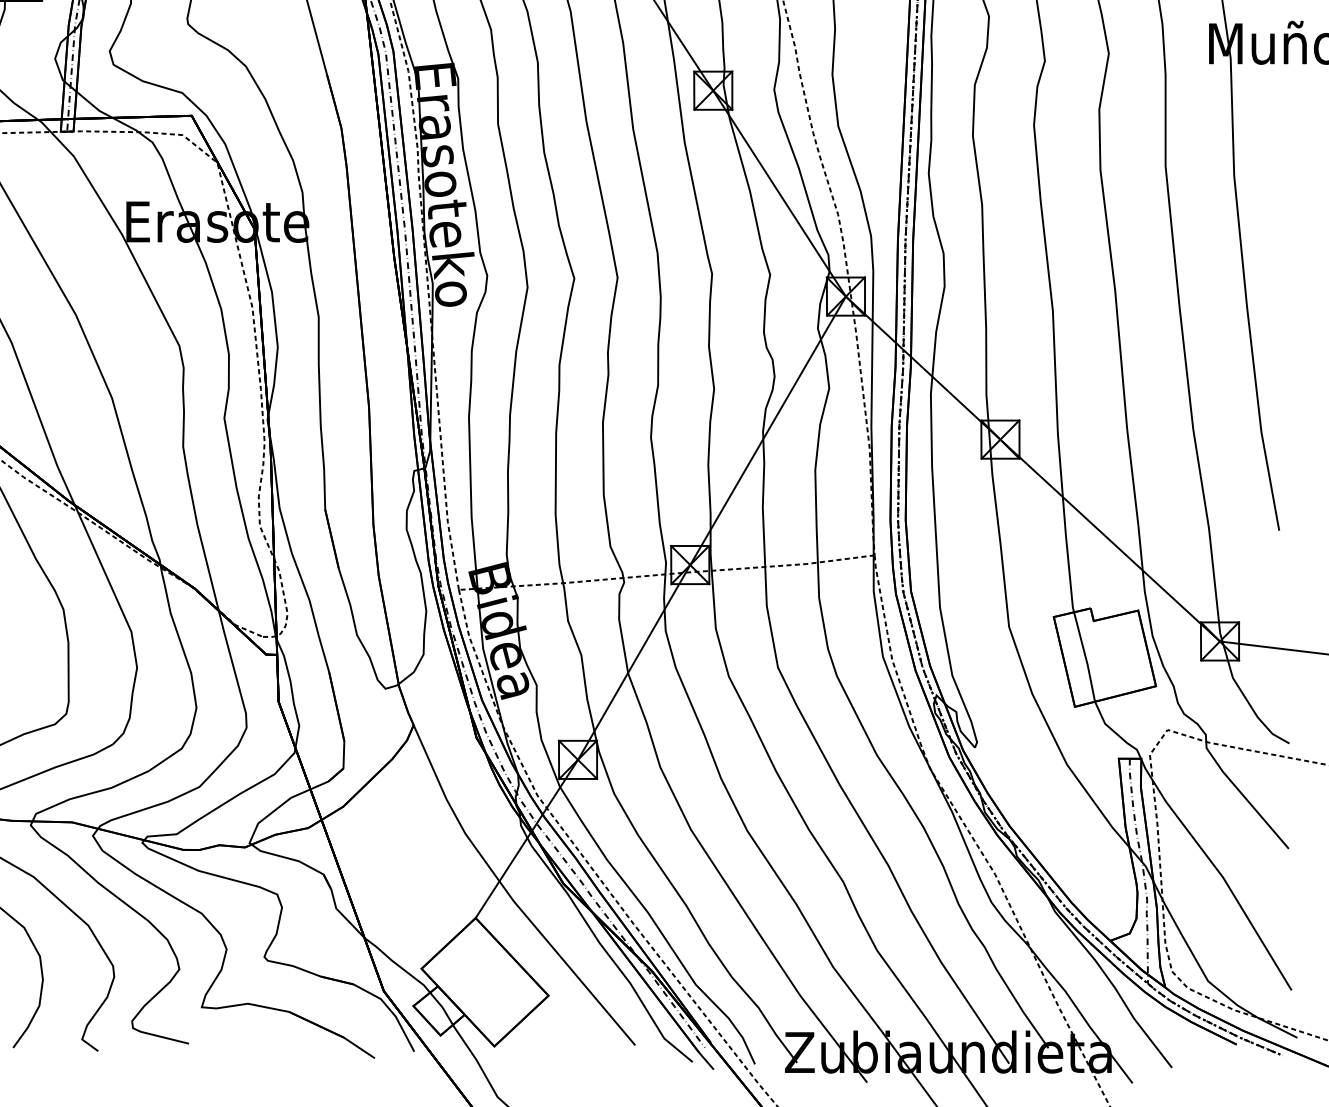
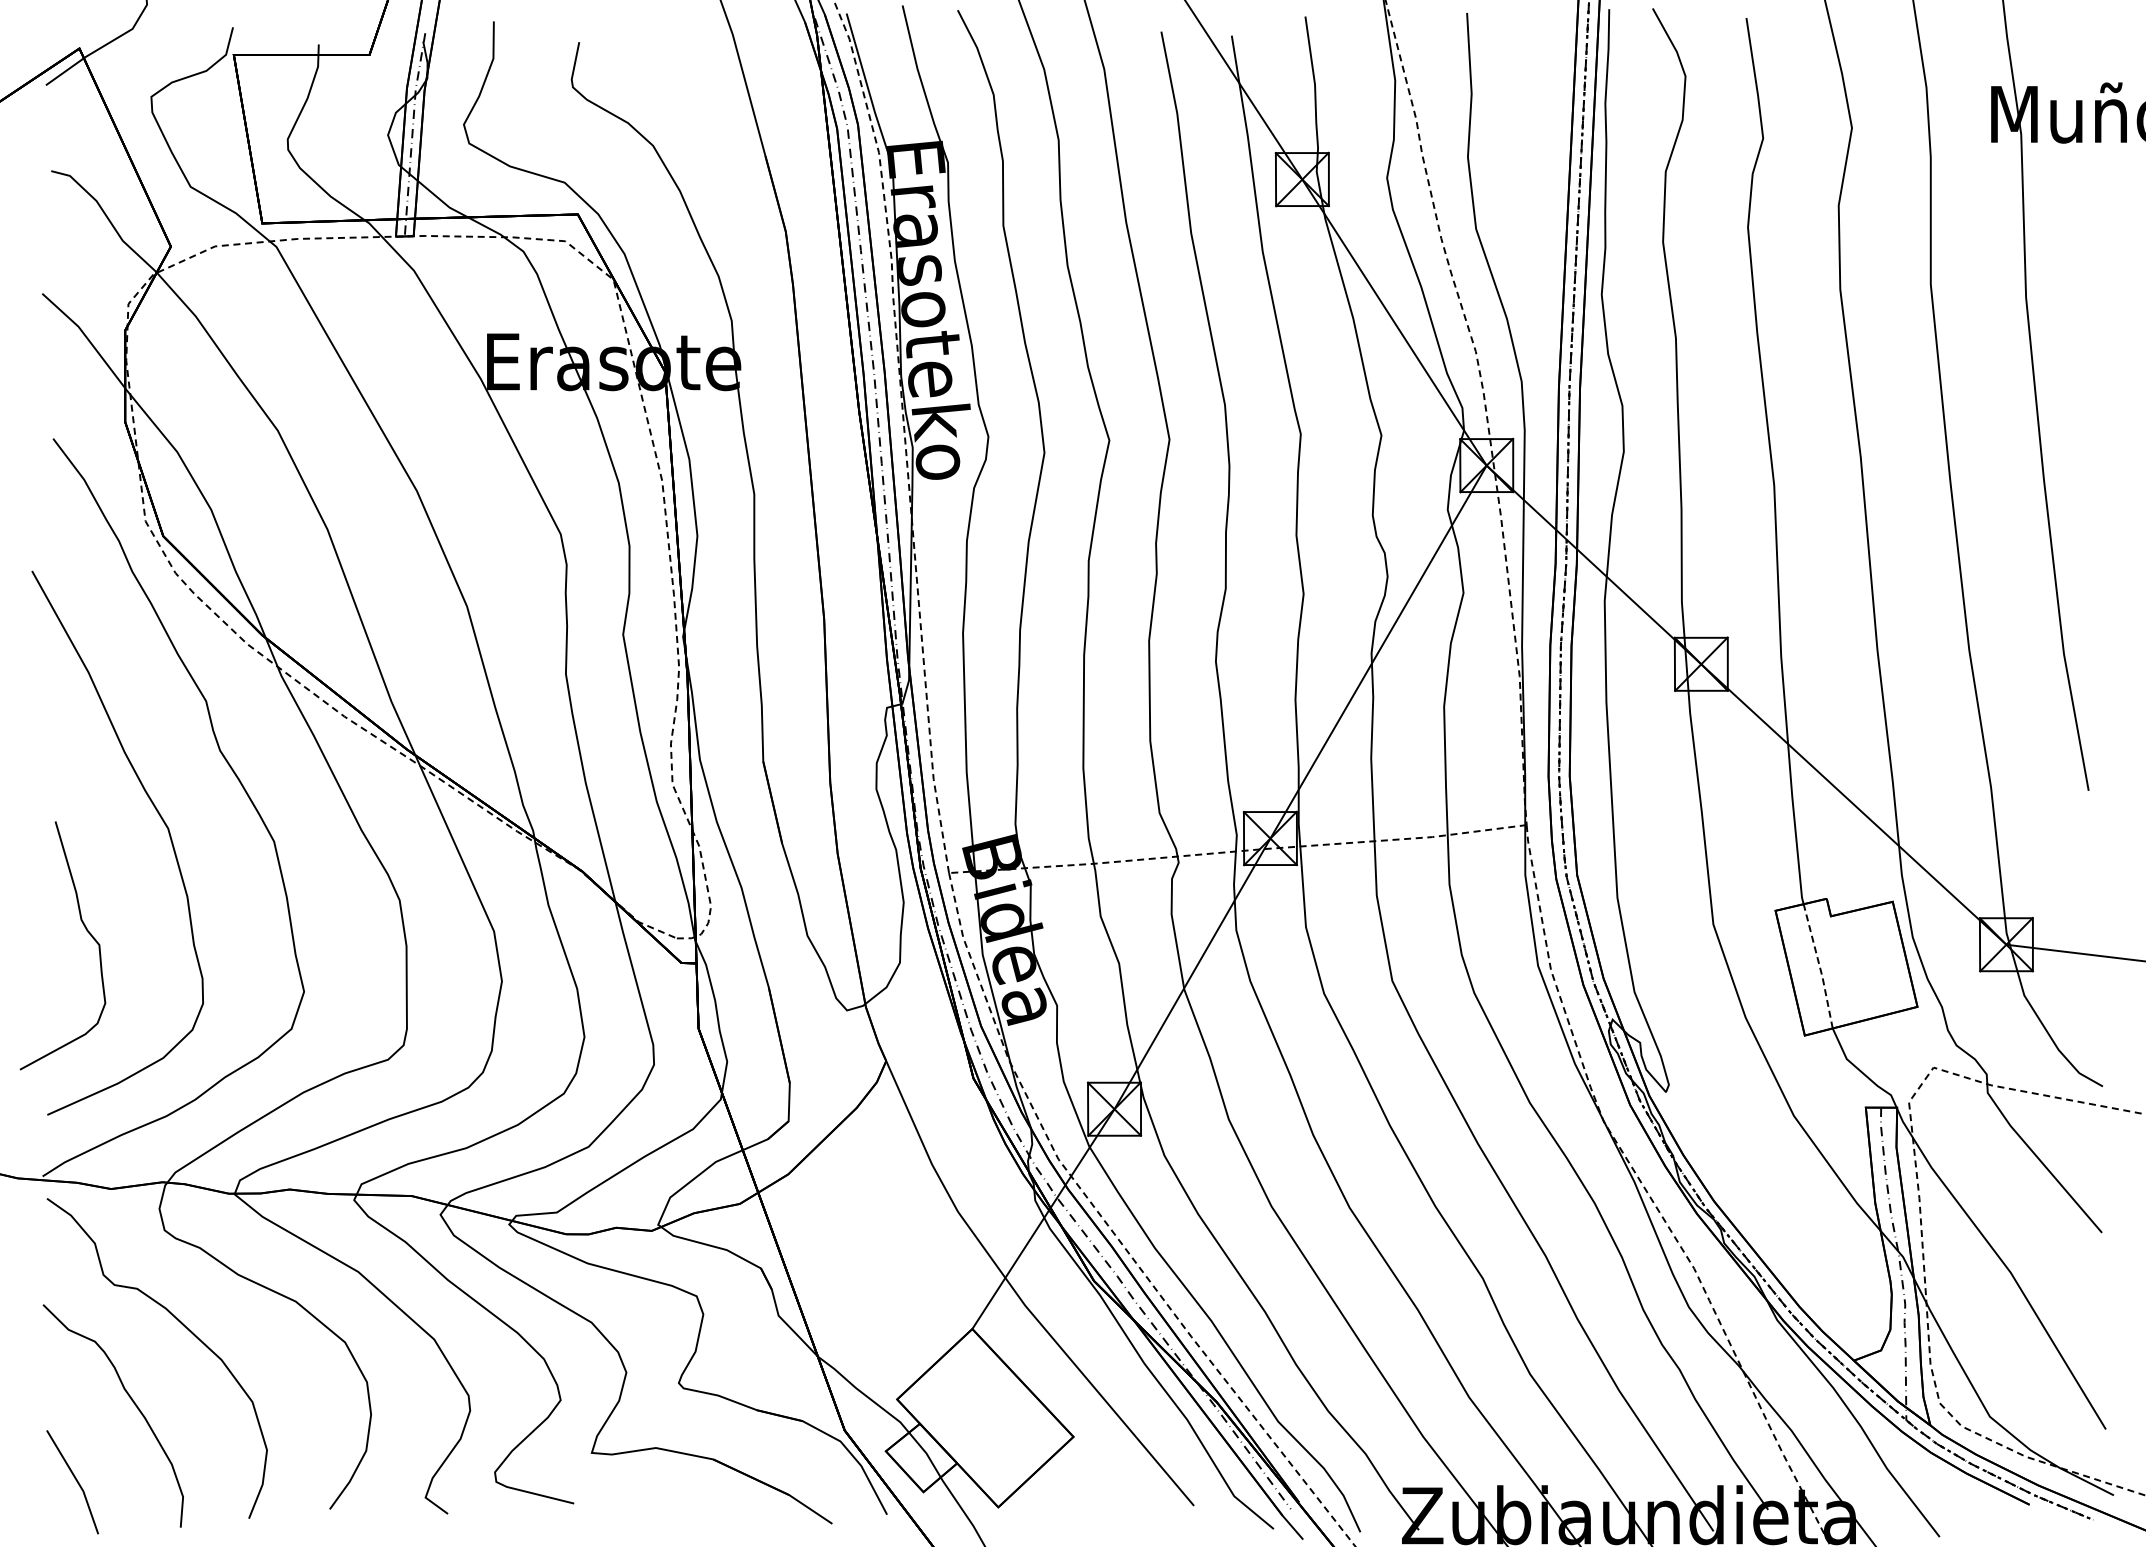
line: (1085, 657) -> (1819, 966), solid -> dashed

